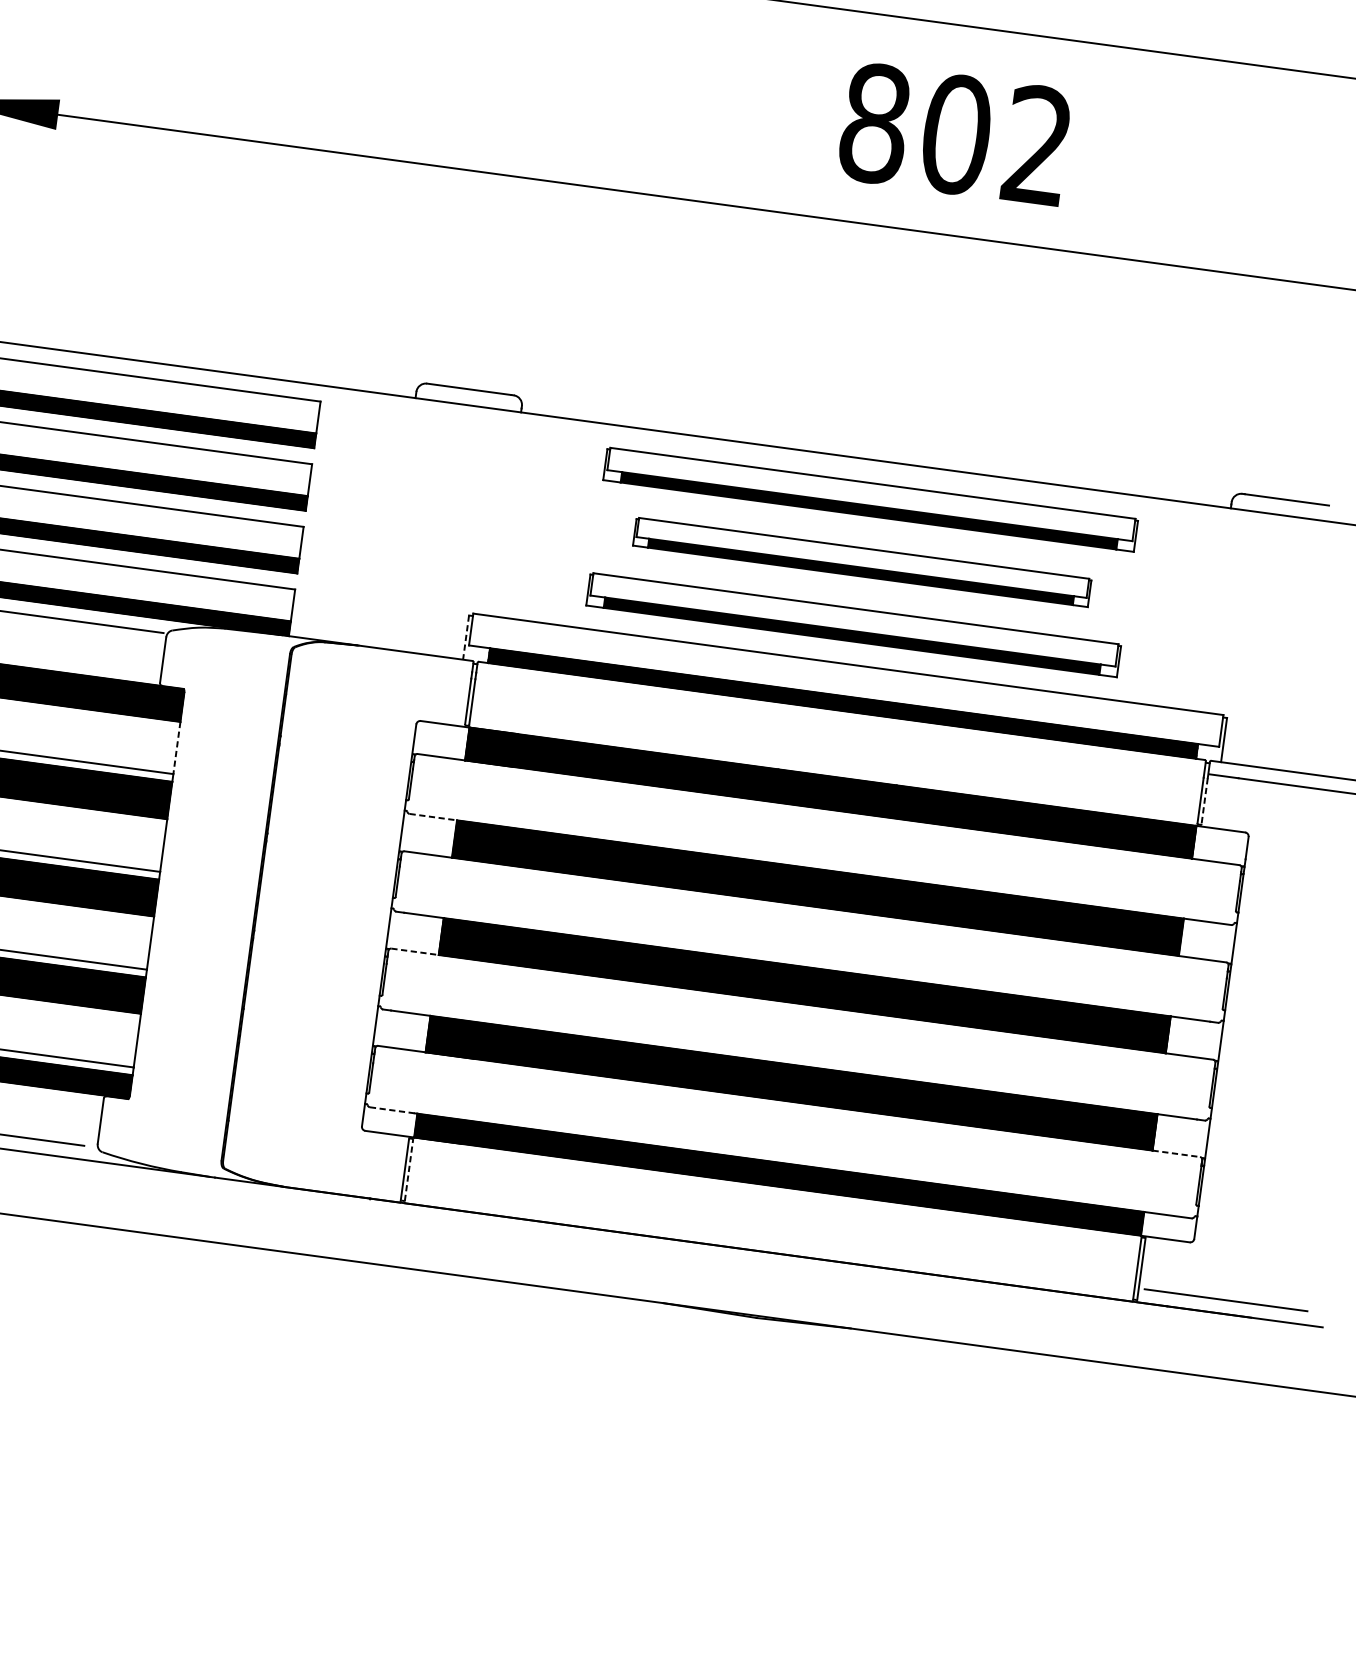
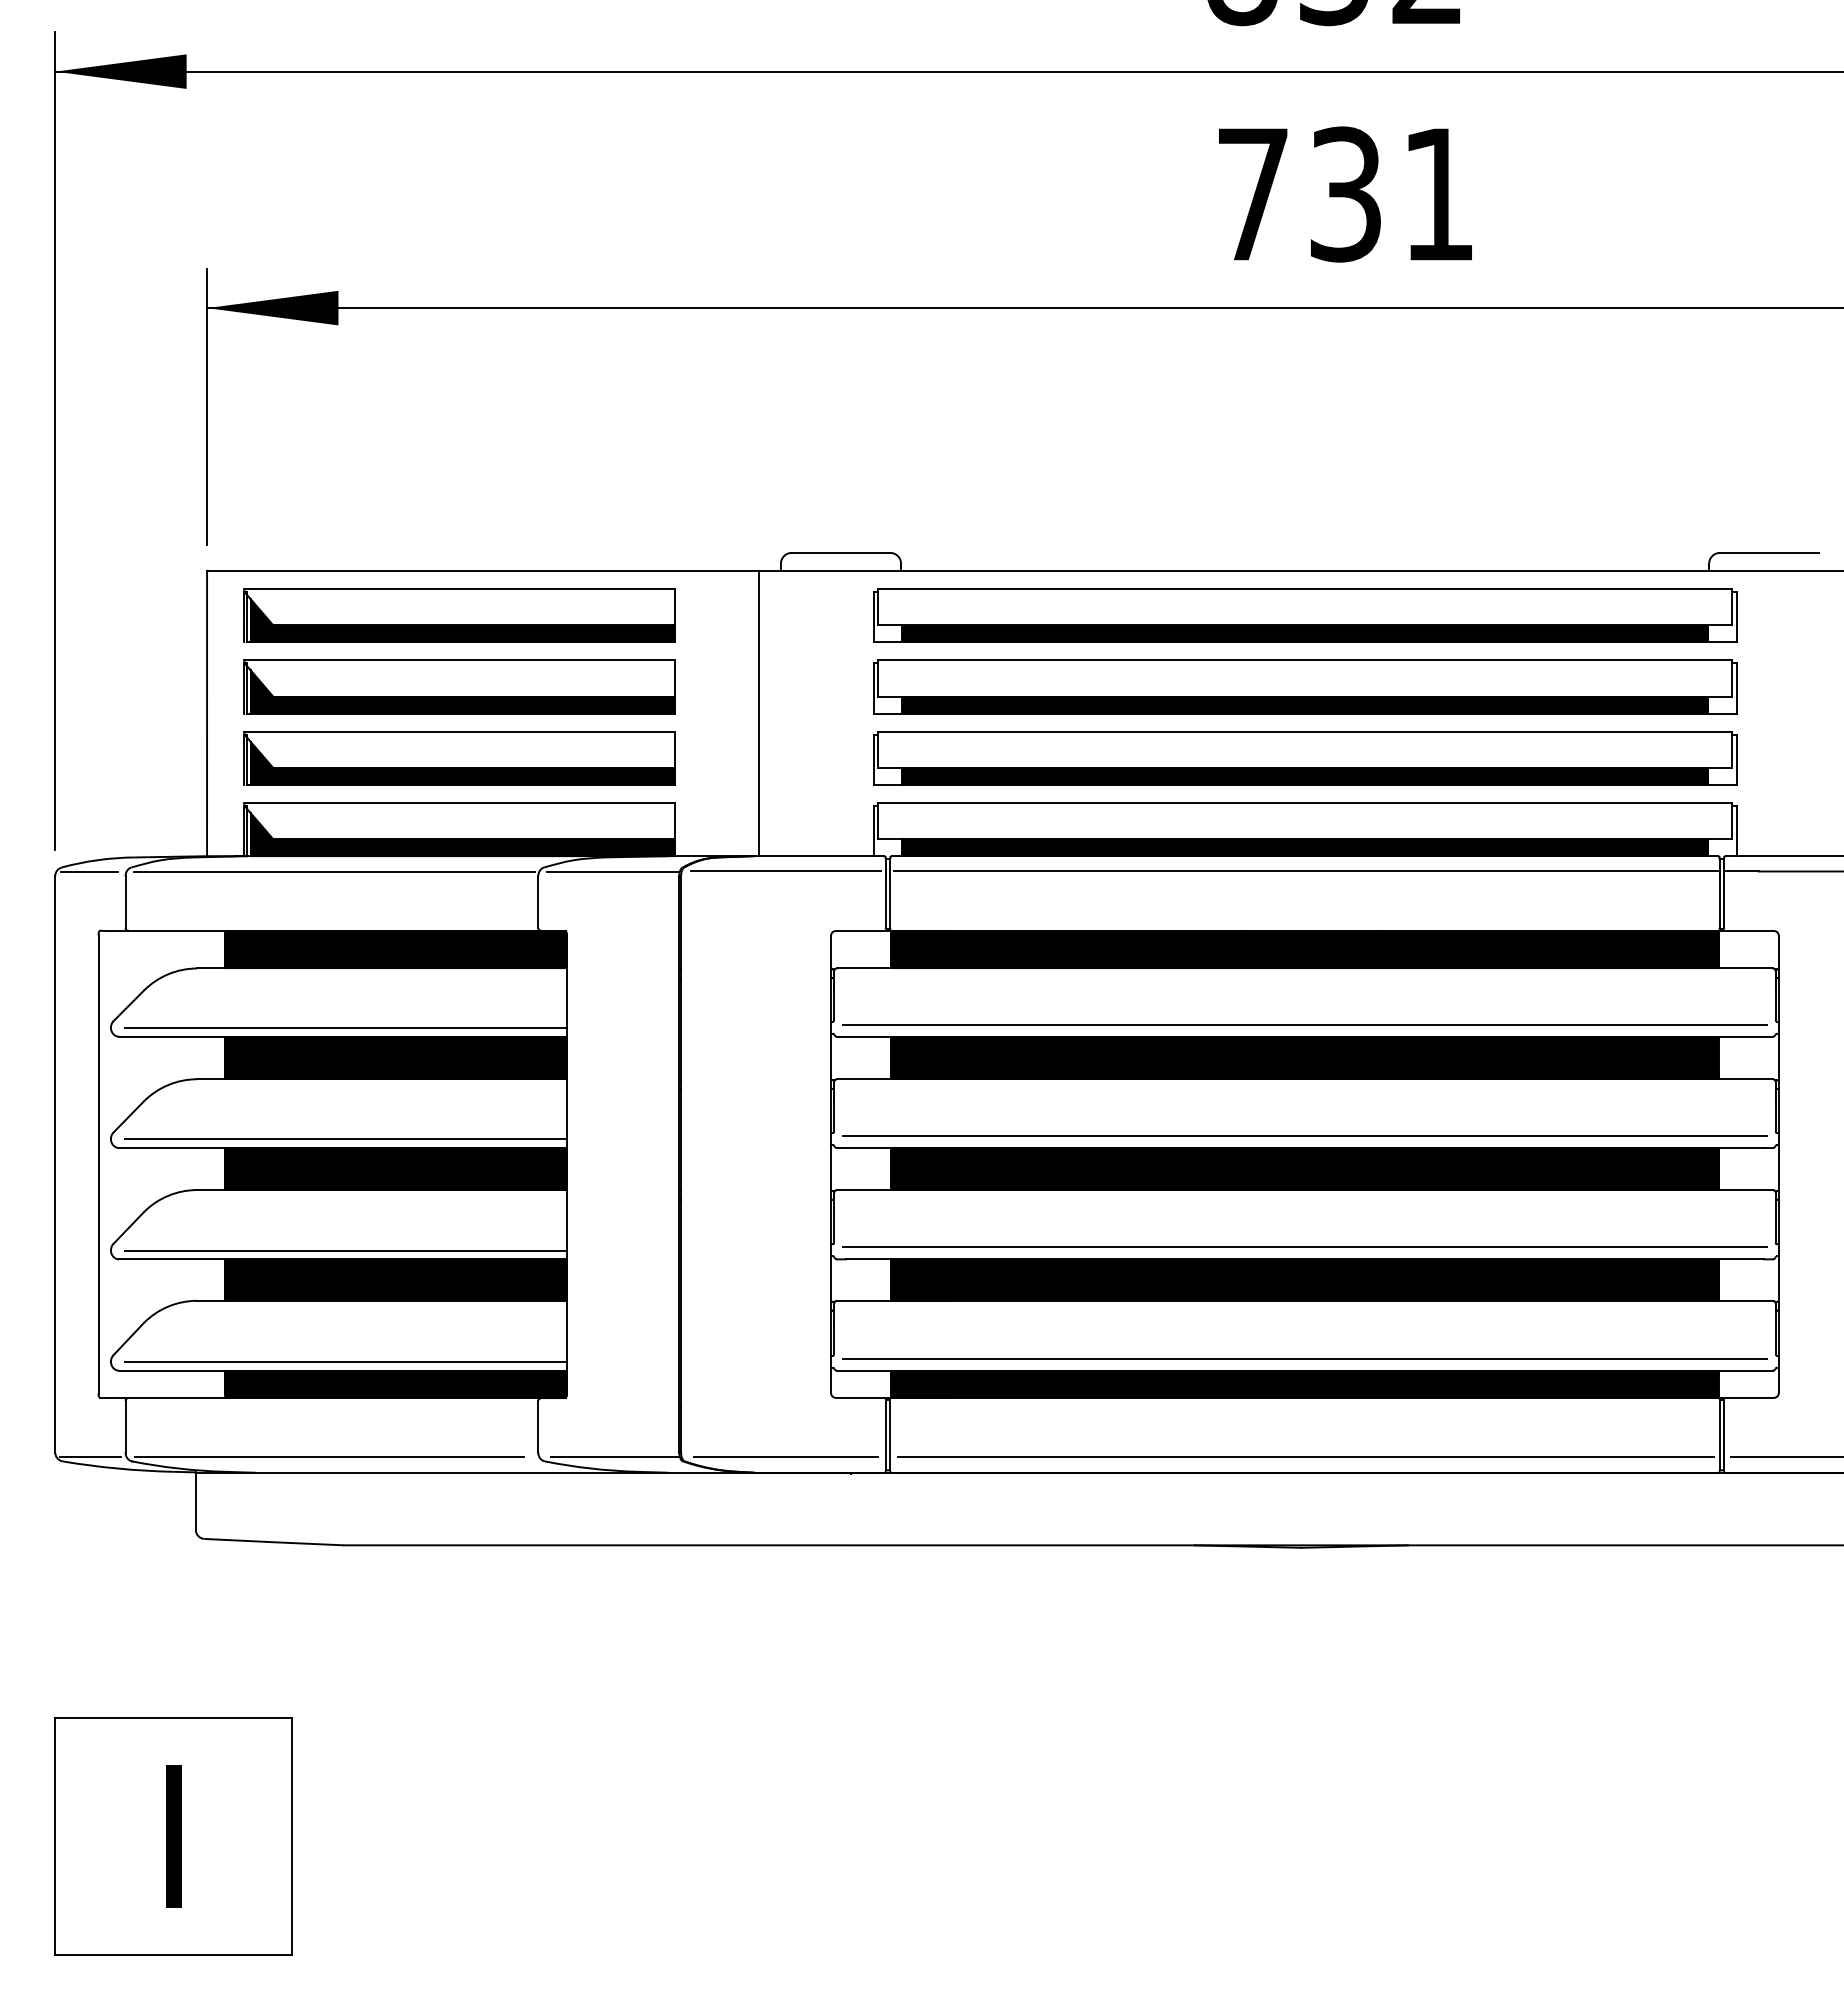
text: (954, 134) -> (1343, 194), 802 -> 731
part: (870, 499) -> (1305, 615), size x1.43
line: (379, 520) -> (759, 713), added
part: (862, 561) -> (1305, 686), size x1.67
part: (854, 625) -> (1305, 758), size x1.43
line: (465, 638) -> (873, 831), dashed -> solid
line: (231, 642) -> (612, 871), added
line: (384, 662) -> (786, 871), added
line: (841, 724) -> (1306, 871), added
line: (177, 748) -> (567, 998), dashed -> solid
line: (1205, 800) -> (1724, 901), dashed -> solid
line: (433, 817) -> (864, 1036), dashed -> solid
line: (821, 858) -> (1304, 1024), added
line: (415, 952) -> (864, 1190), dashed -> solid
line: (808, 957) -> (1304, 1136), added
line: (795, 1054) -> (1304, 1247), added
line: (394, 1110) -> (864, 1370), dashed -> solid
line: (781, 1152) -> (1304, 1358), added
line: (1176, 1153) -> (1746, 1300), dashed -> solid
line: (164, 1156) -> (614, 1456), added
line: (409, 1169) -> (890, 1434), dashed -> solid
line: (315, 1177) -> (786, 1457), added
line: (771, 1239) -> (1305, 1457), added

